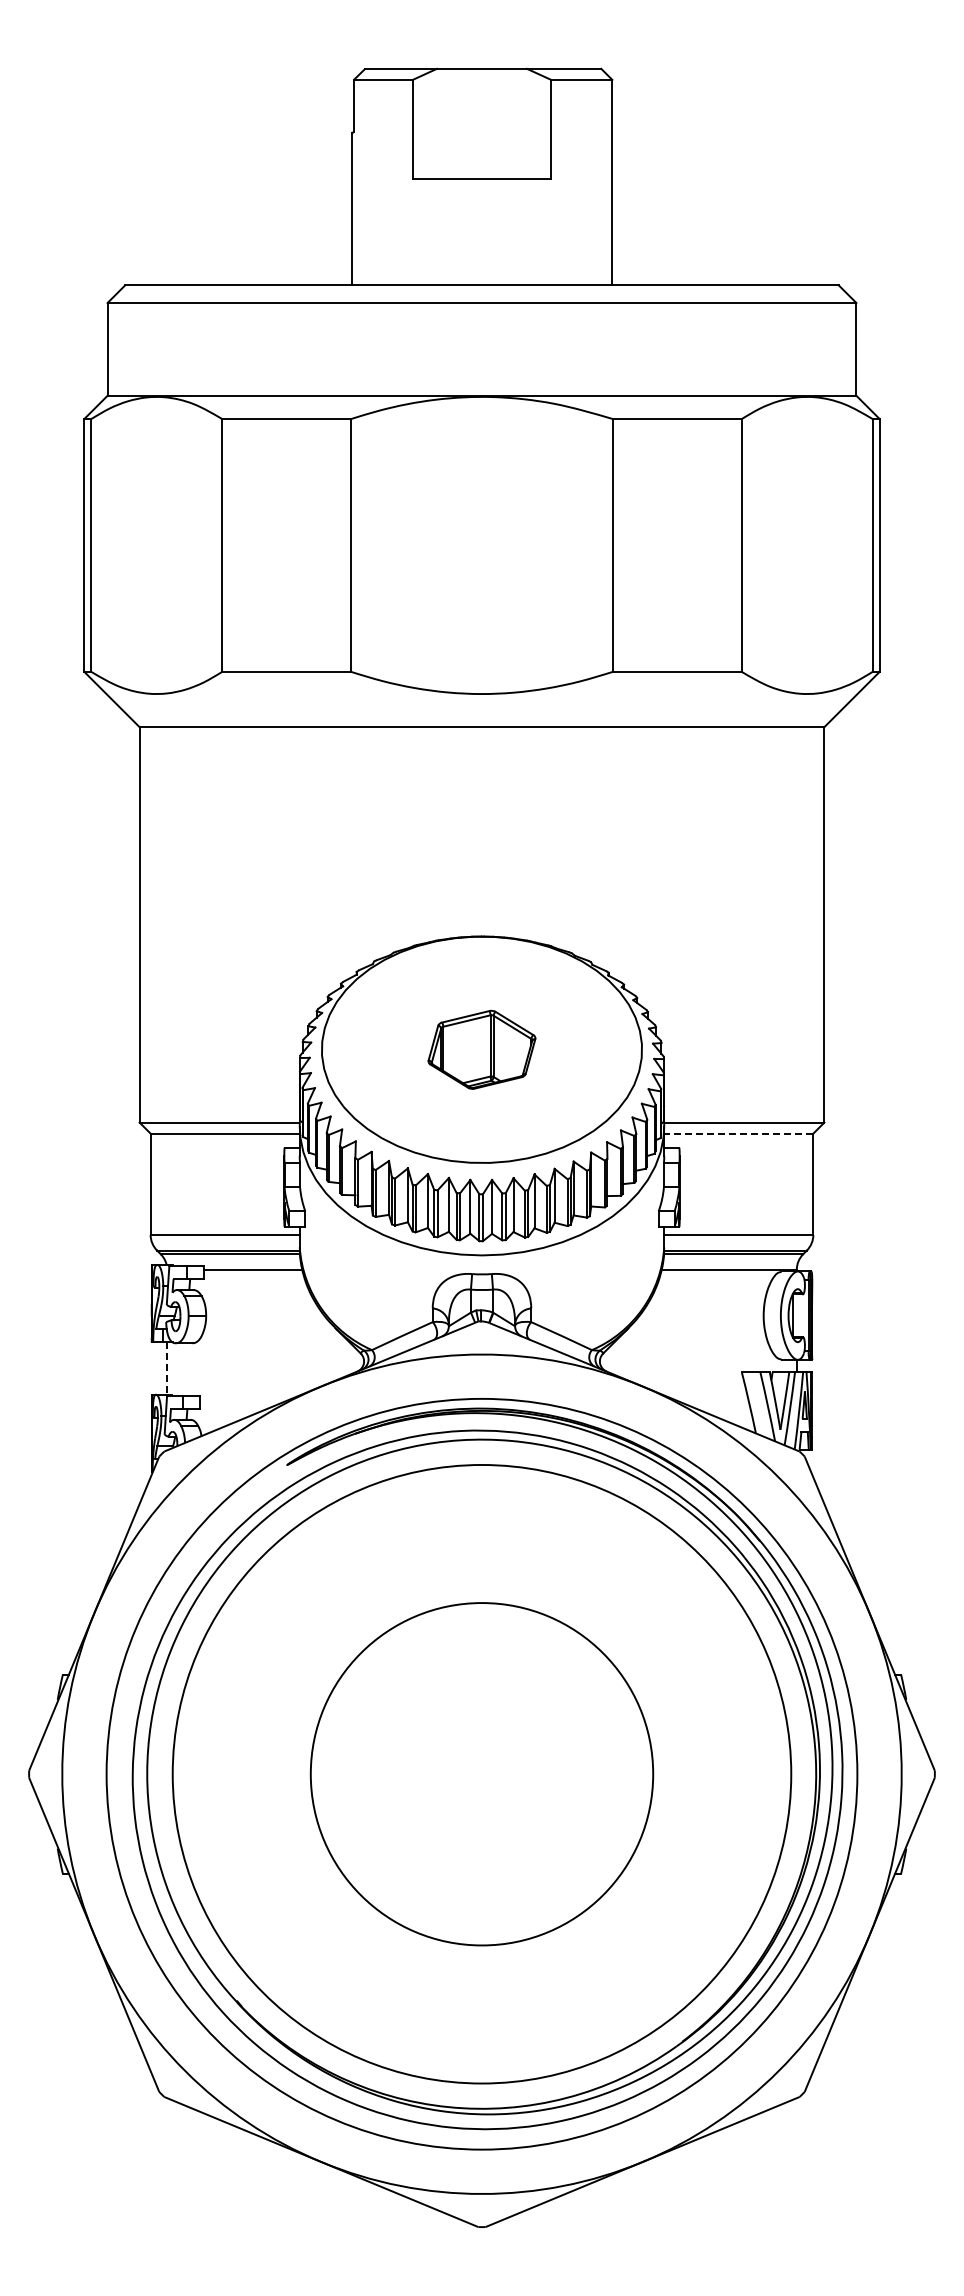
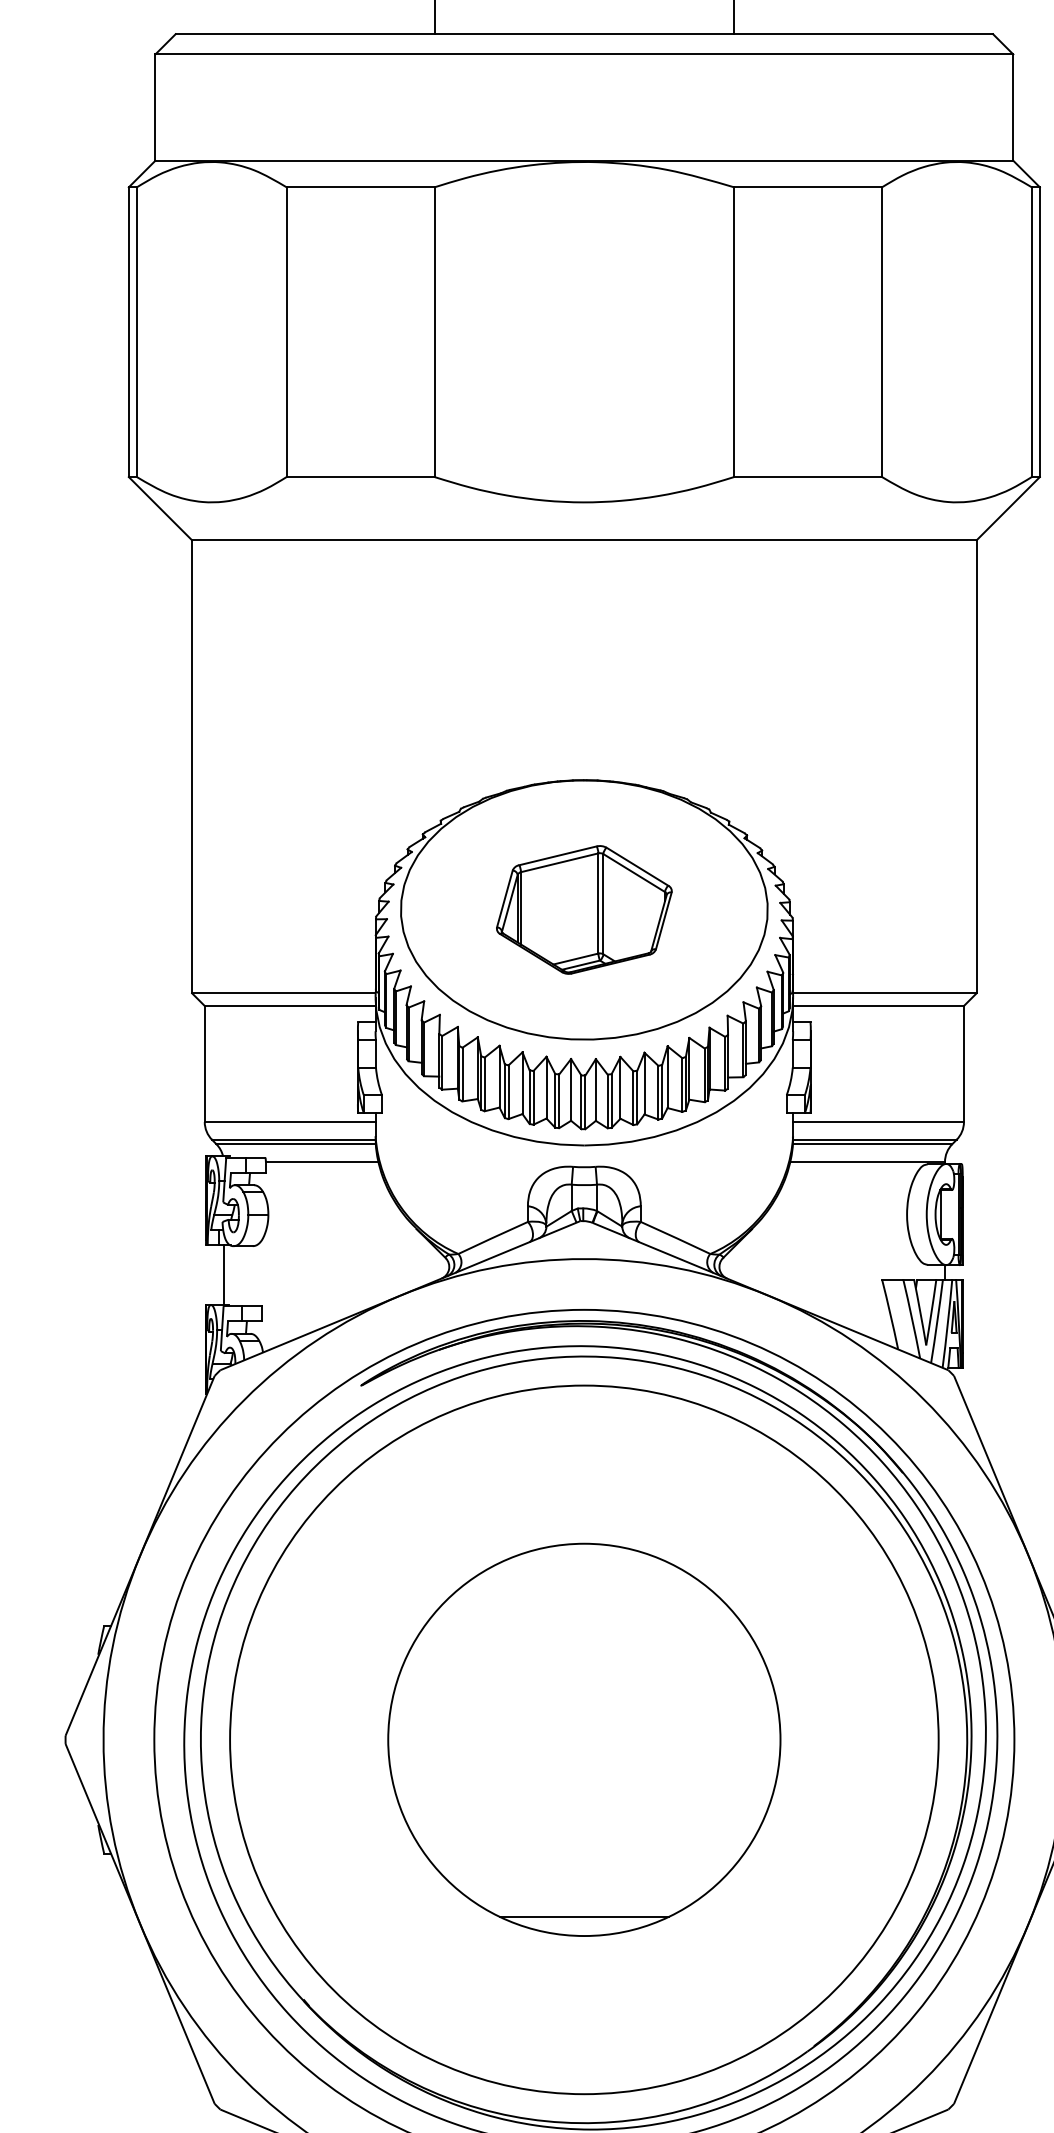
part: (481, 1049) -> (583, 909), size x1.43
line: (738, 1133) -> (878, 1005), dashed -> solid
line: (167, 1368) -> (224, 1275), dashed -> solid
line: (481, 1928) -> (583, 1916), added

